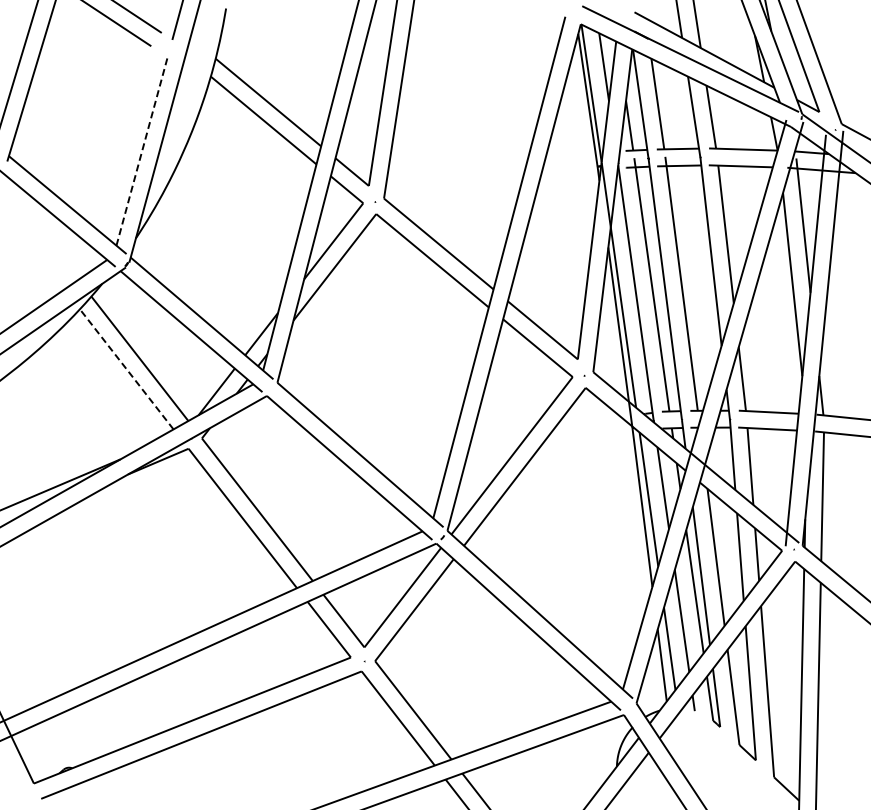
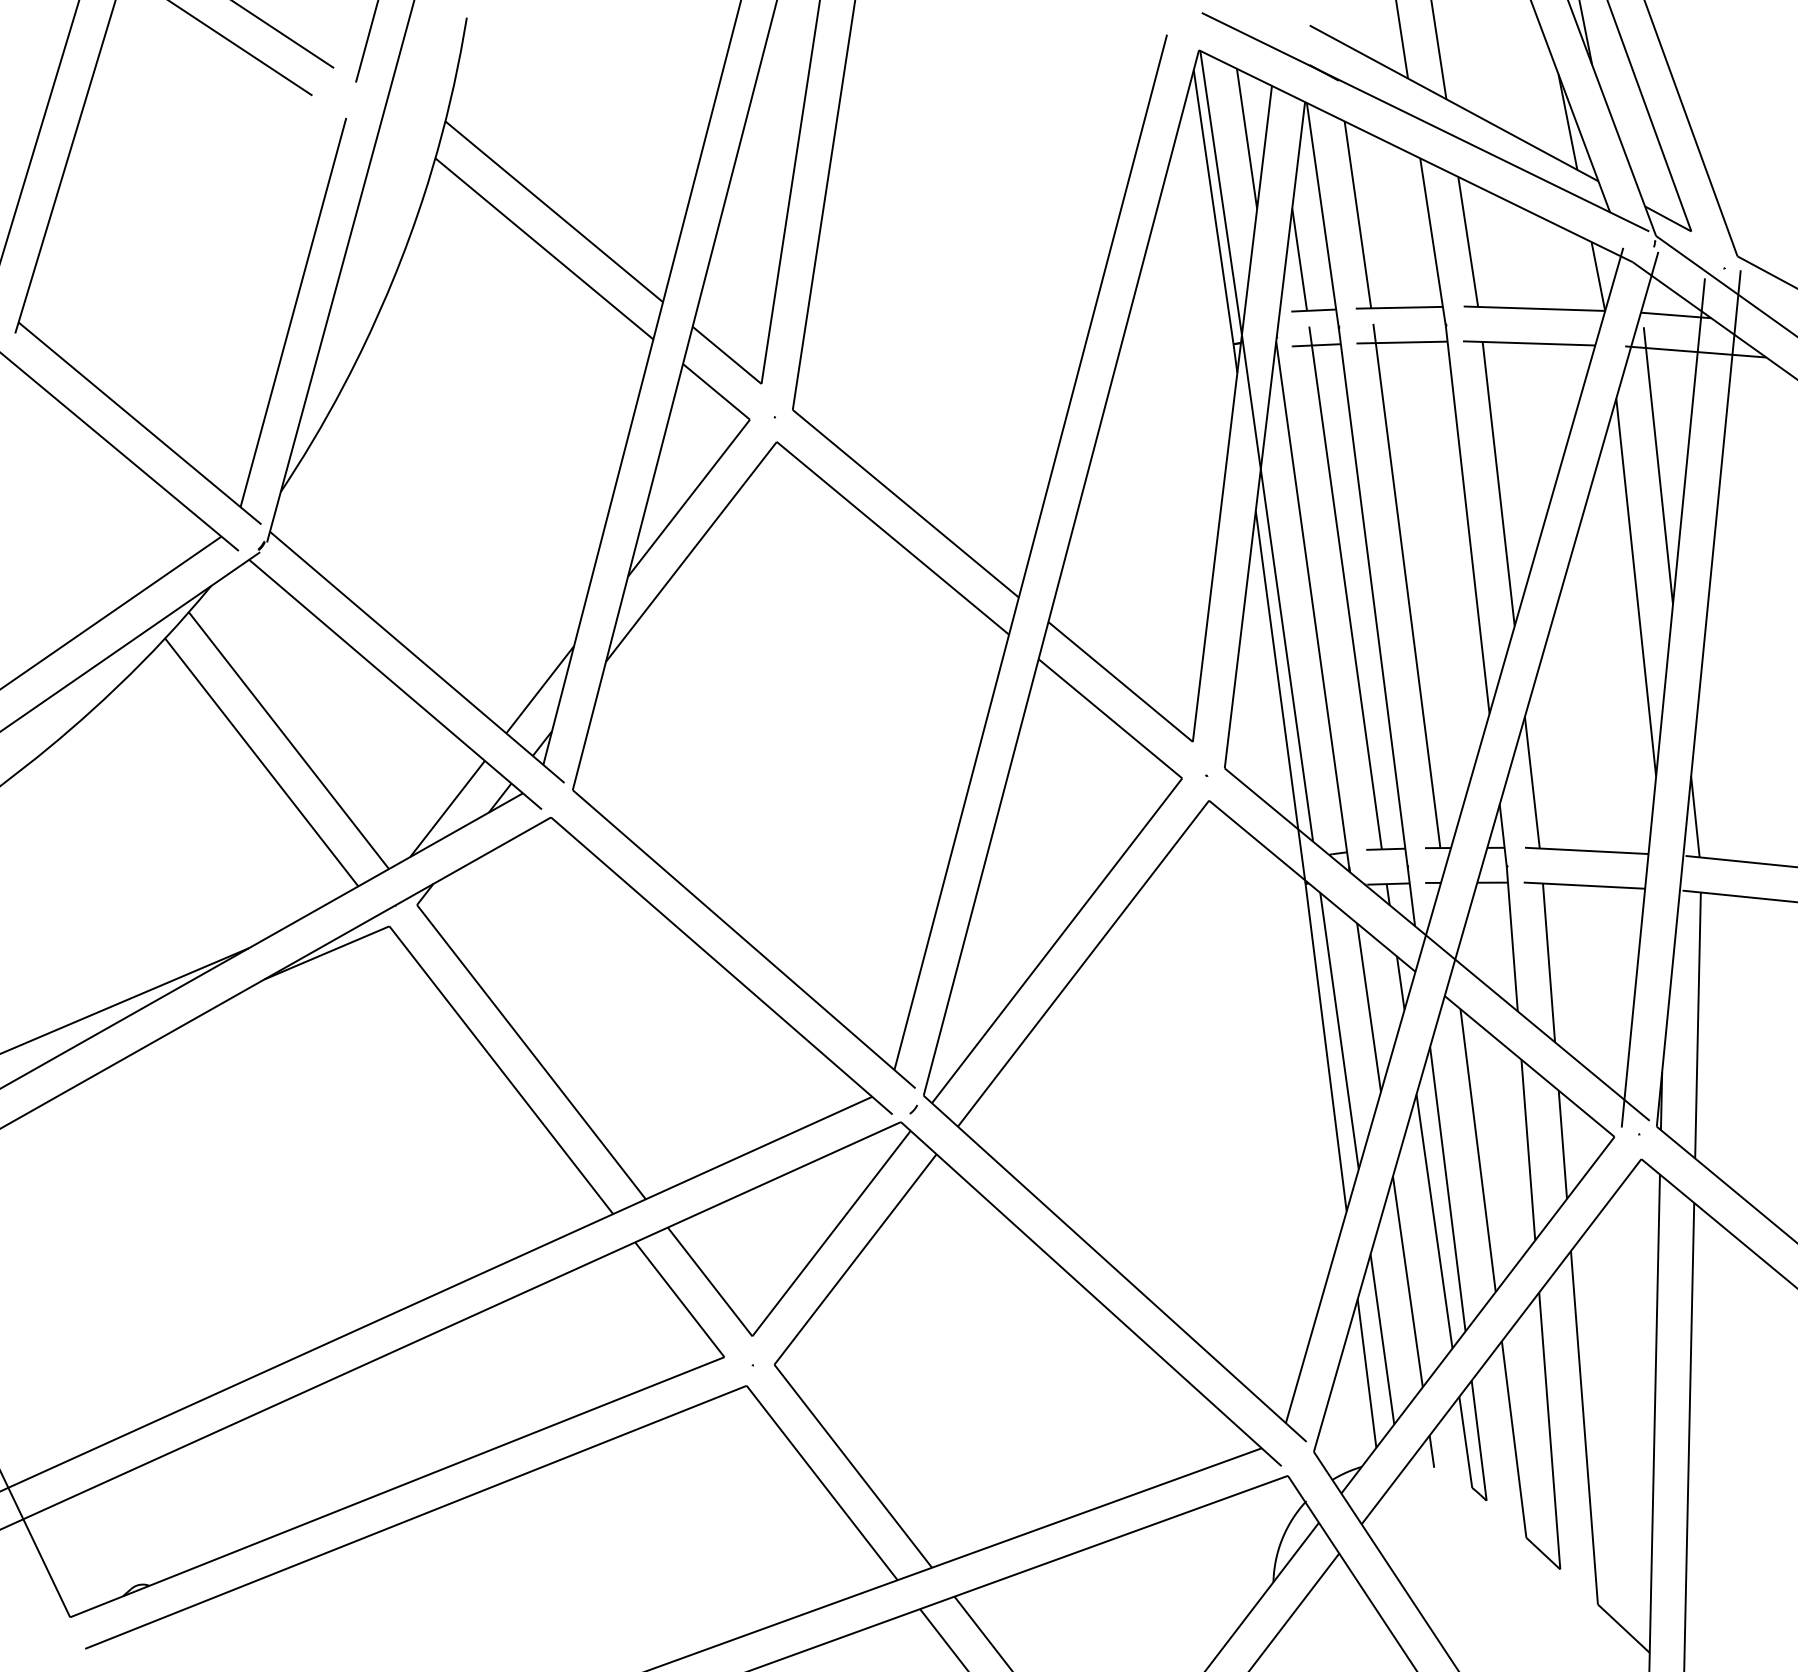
line: (142, 151) -> (294, 312), dashed -> solid
line: (126, 368) -> (261, 760), dashed -> solid

